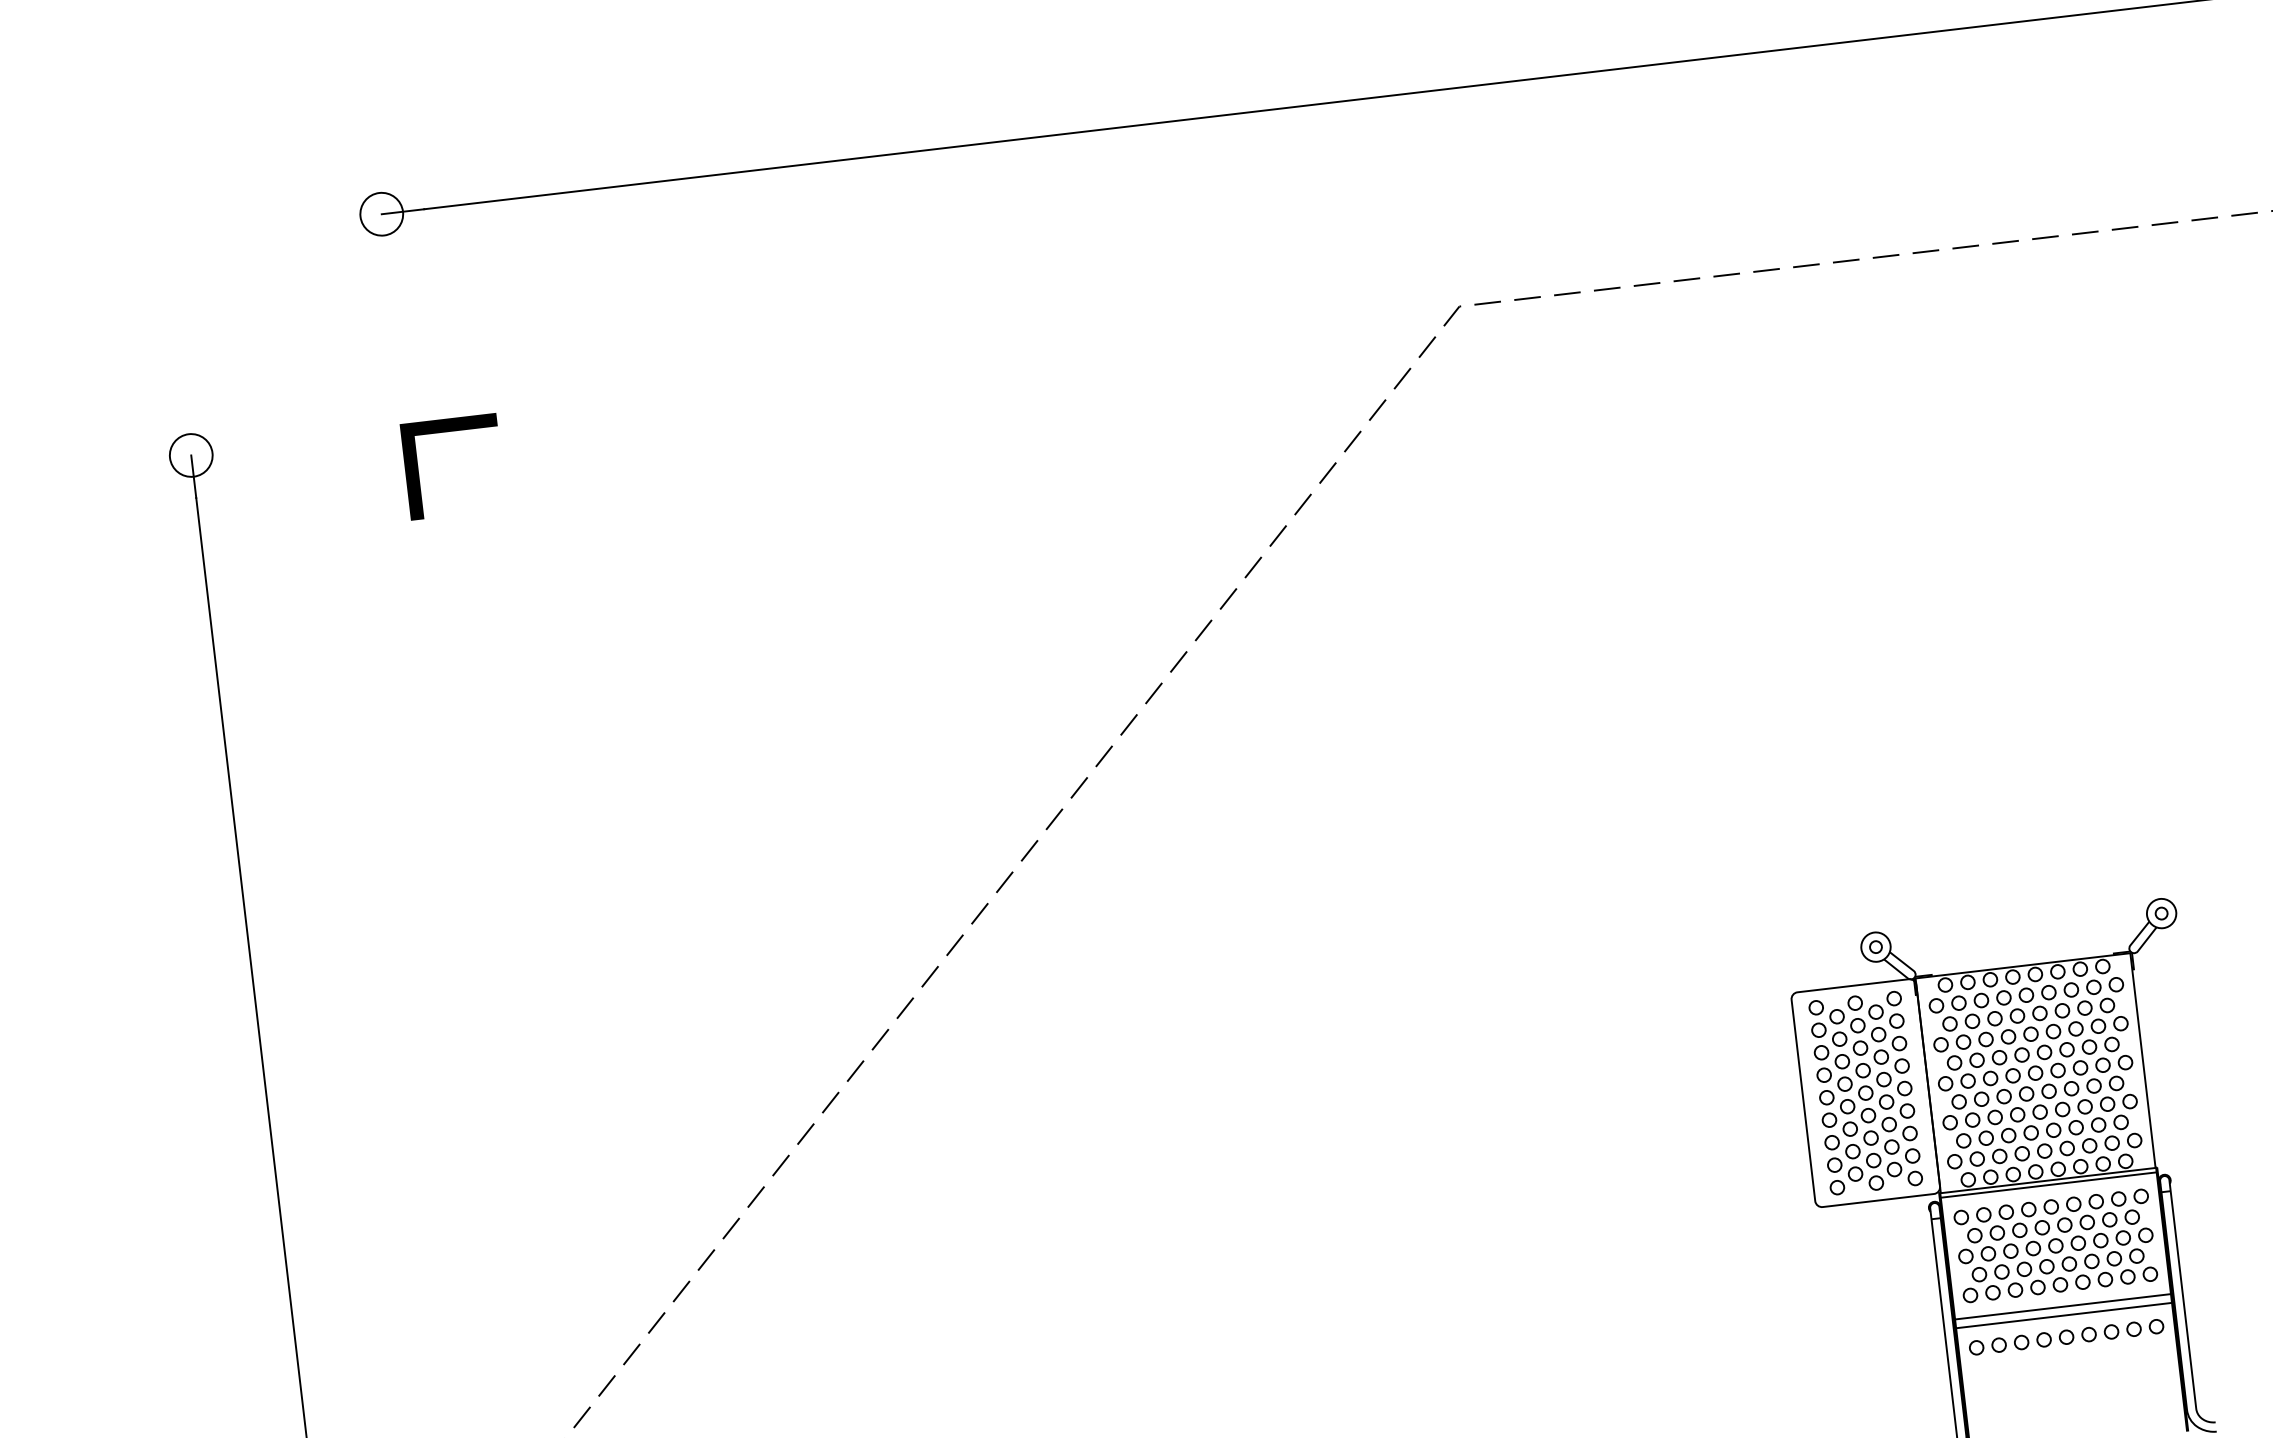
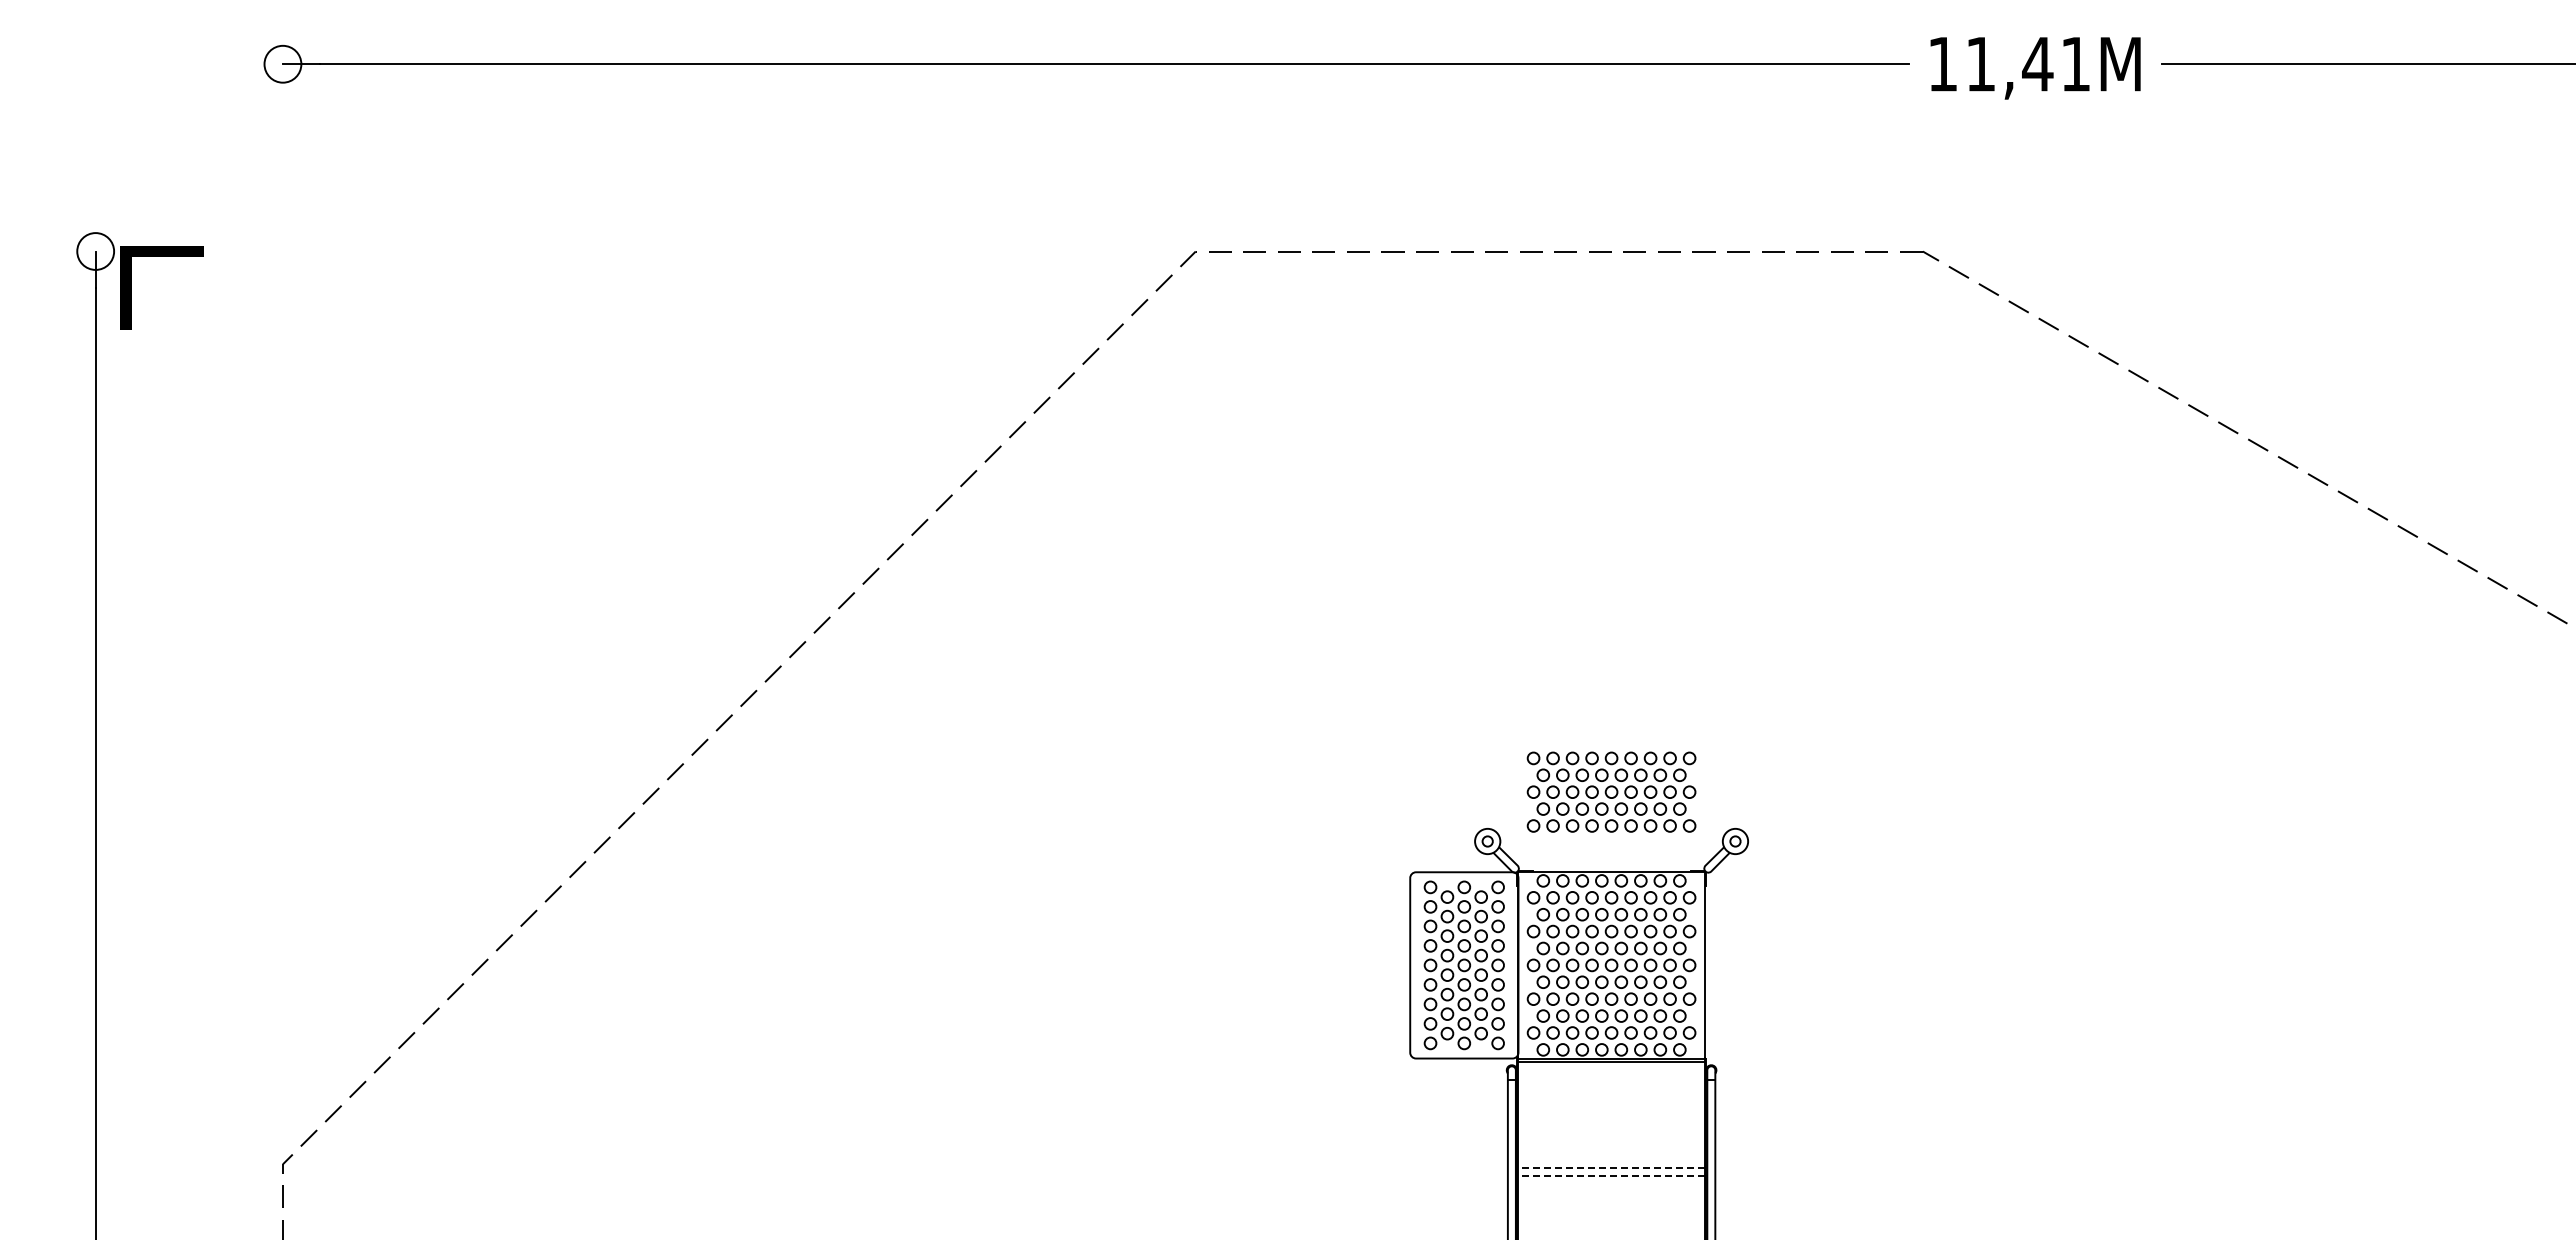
line: (418, 470) -> (131, 287), moved
part: (2055, 1245) -> (1611, 791), moved
line: (2062, 1307) -> (1611, 1168), solid -> dashed
line: (2063, 1315) -> (1611, 1175), solid -> dashed
part: (2066, 1337) -> (1611, 1194), removed

